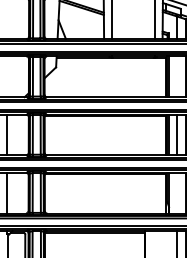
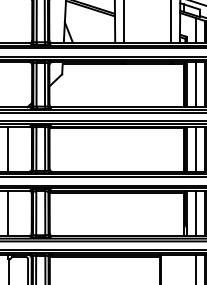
line: (177, 76) -> (196, 84), added
line: (177, 192) -> (196, 212), added

